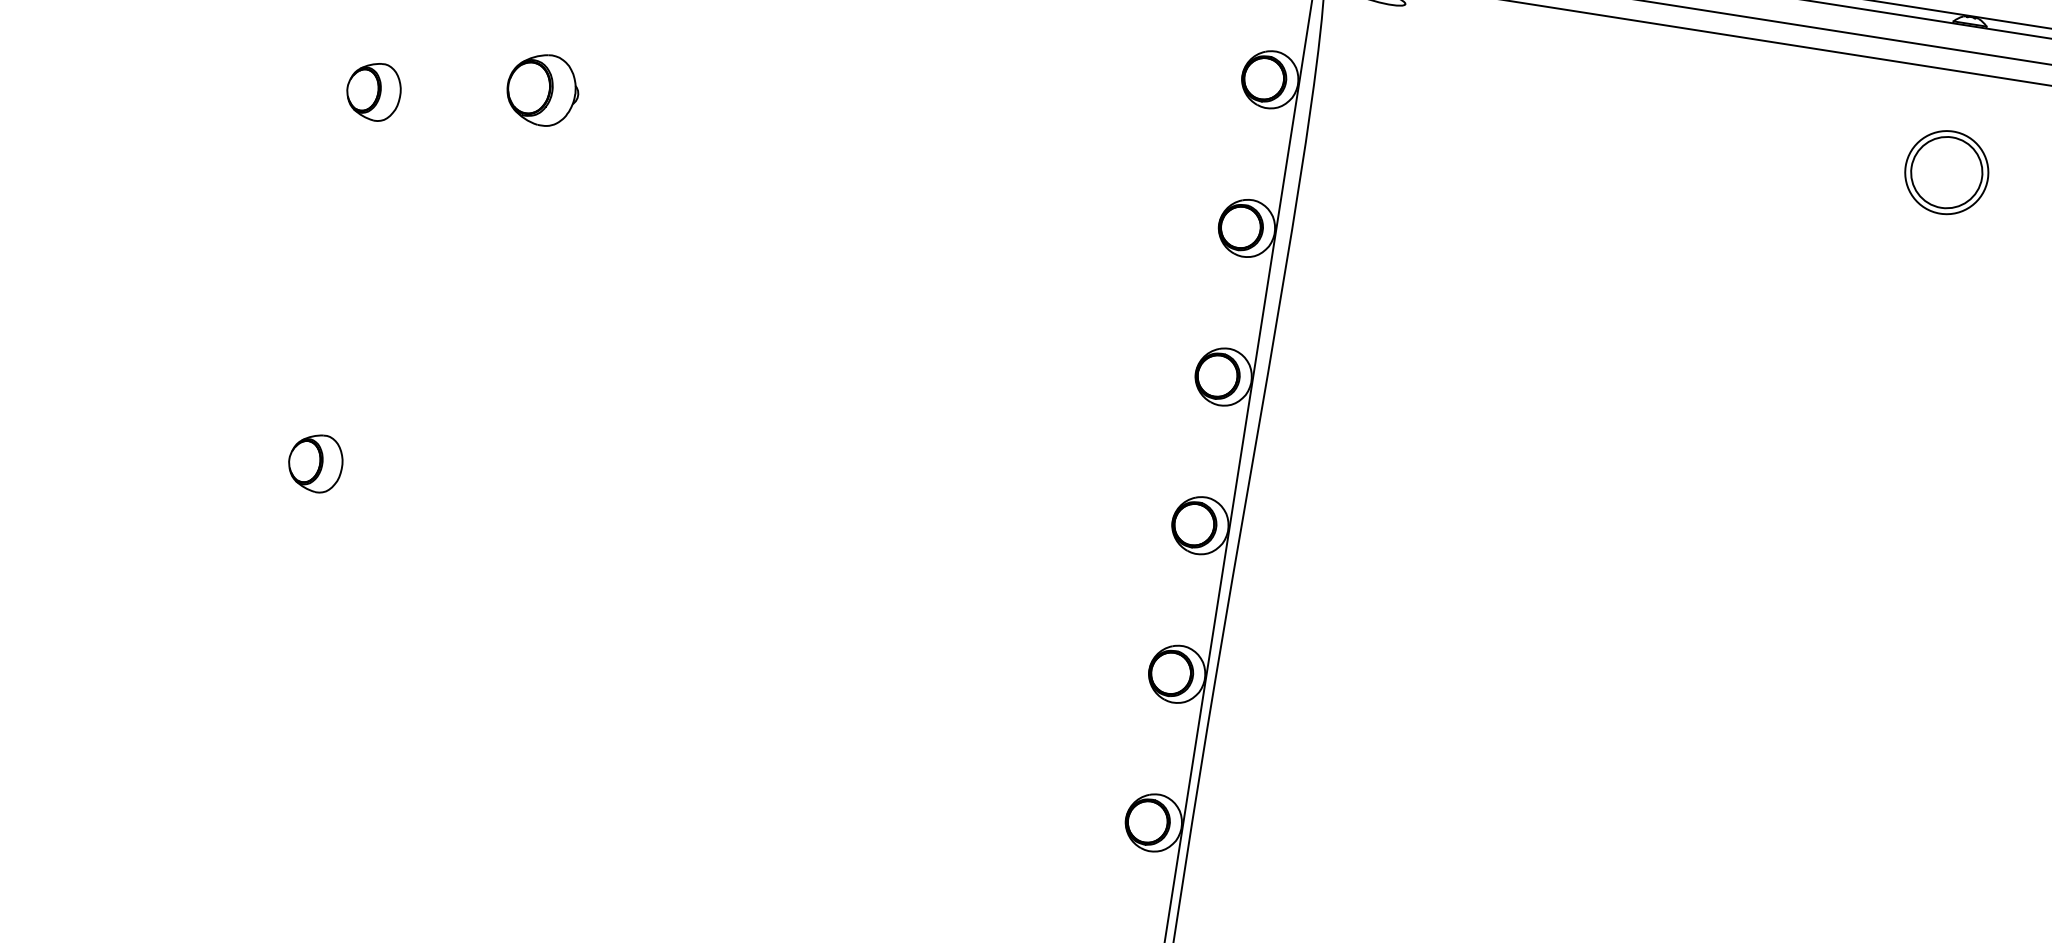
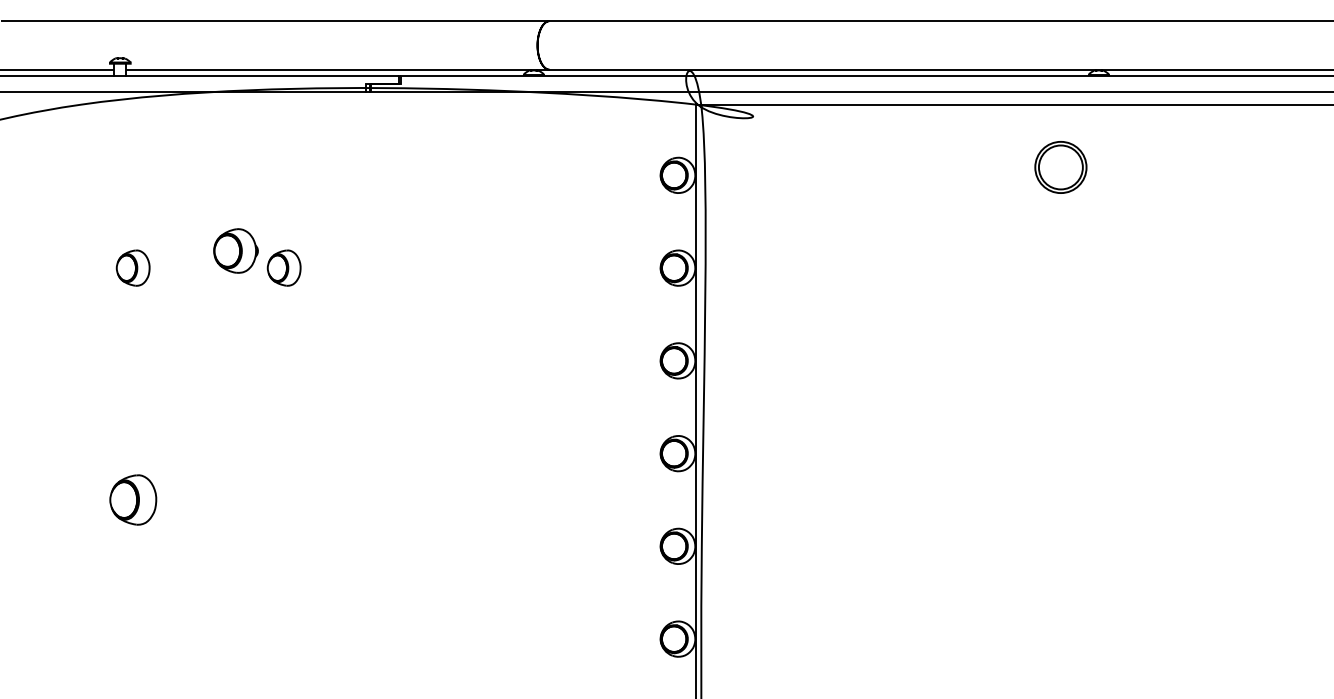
part: (614, 128) -> (283, 267), added
part: (1946, 172) -> (1060, 167), moved
part: (314, 462) -> (132, 499), size x1.4

